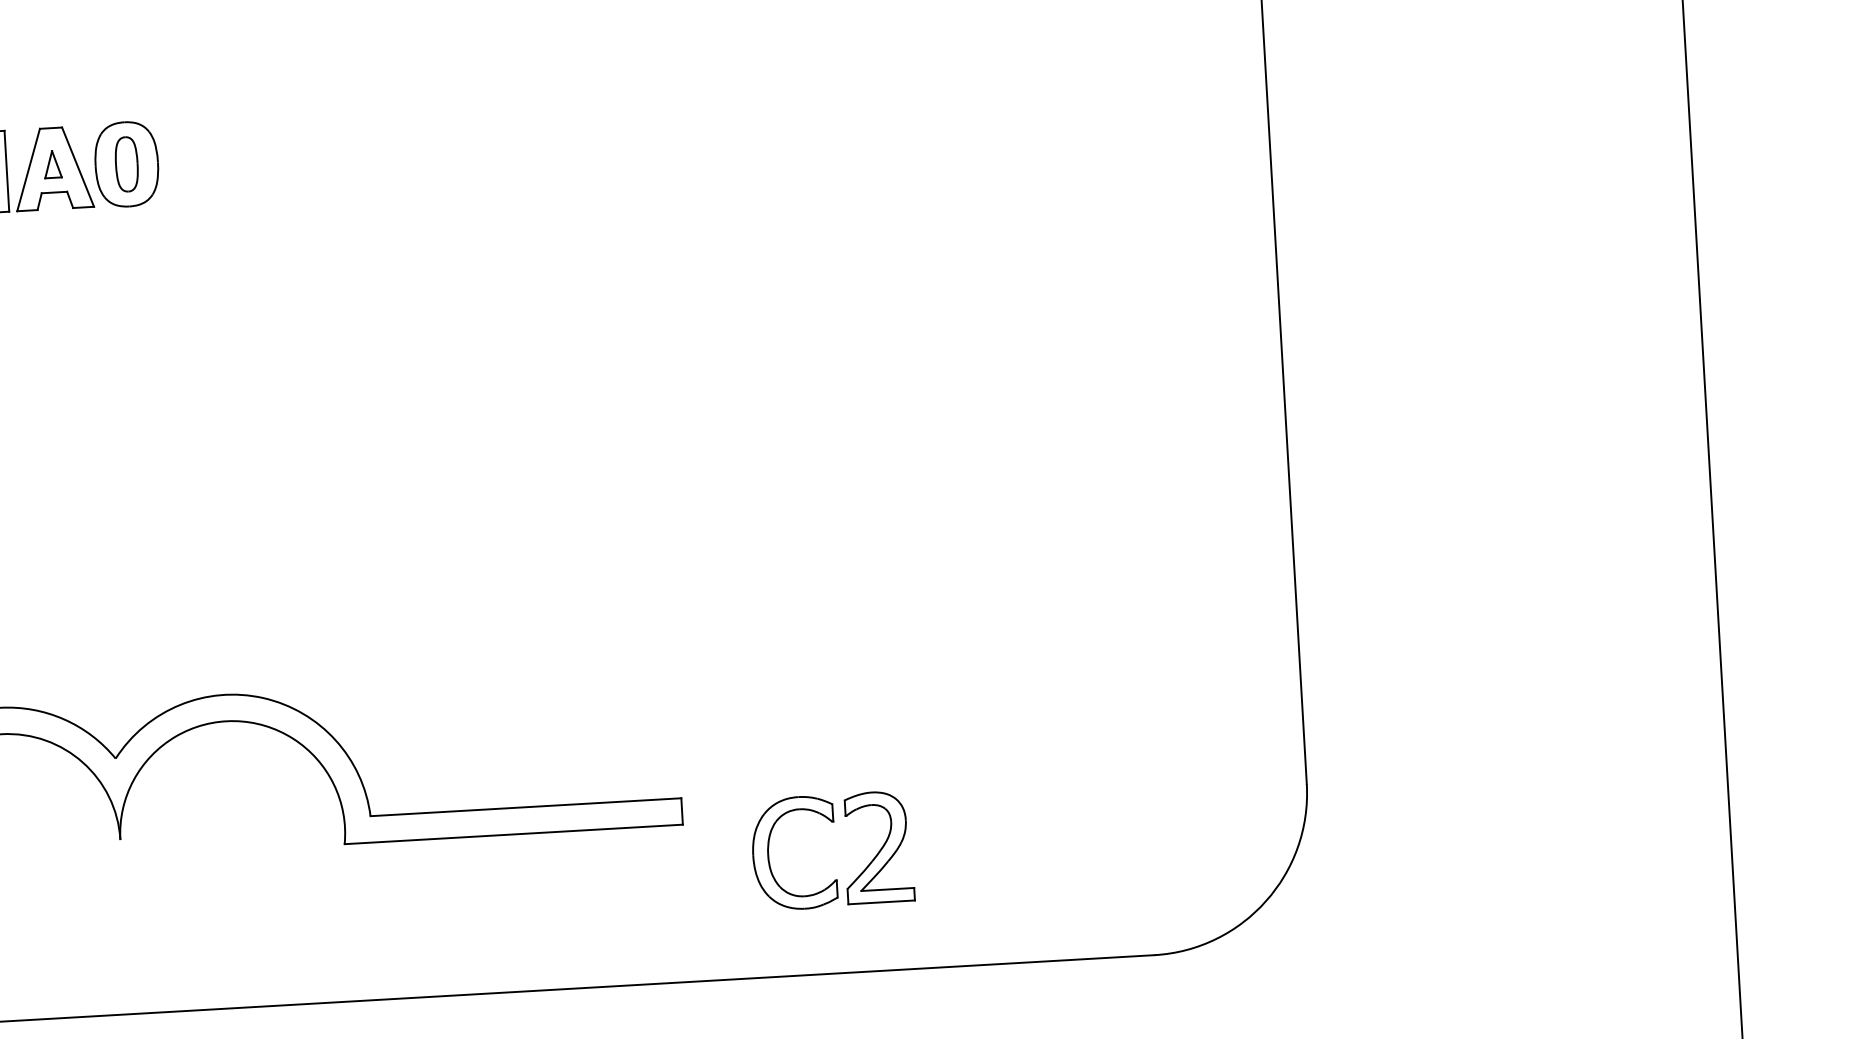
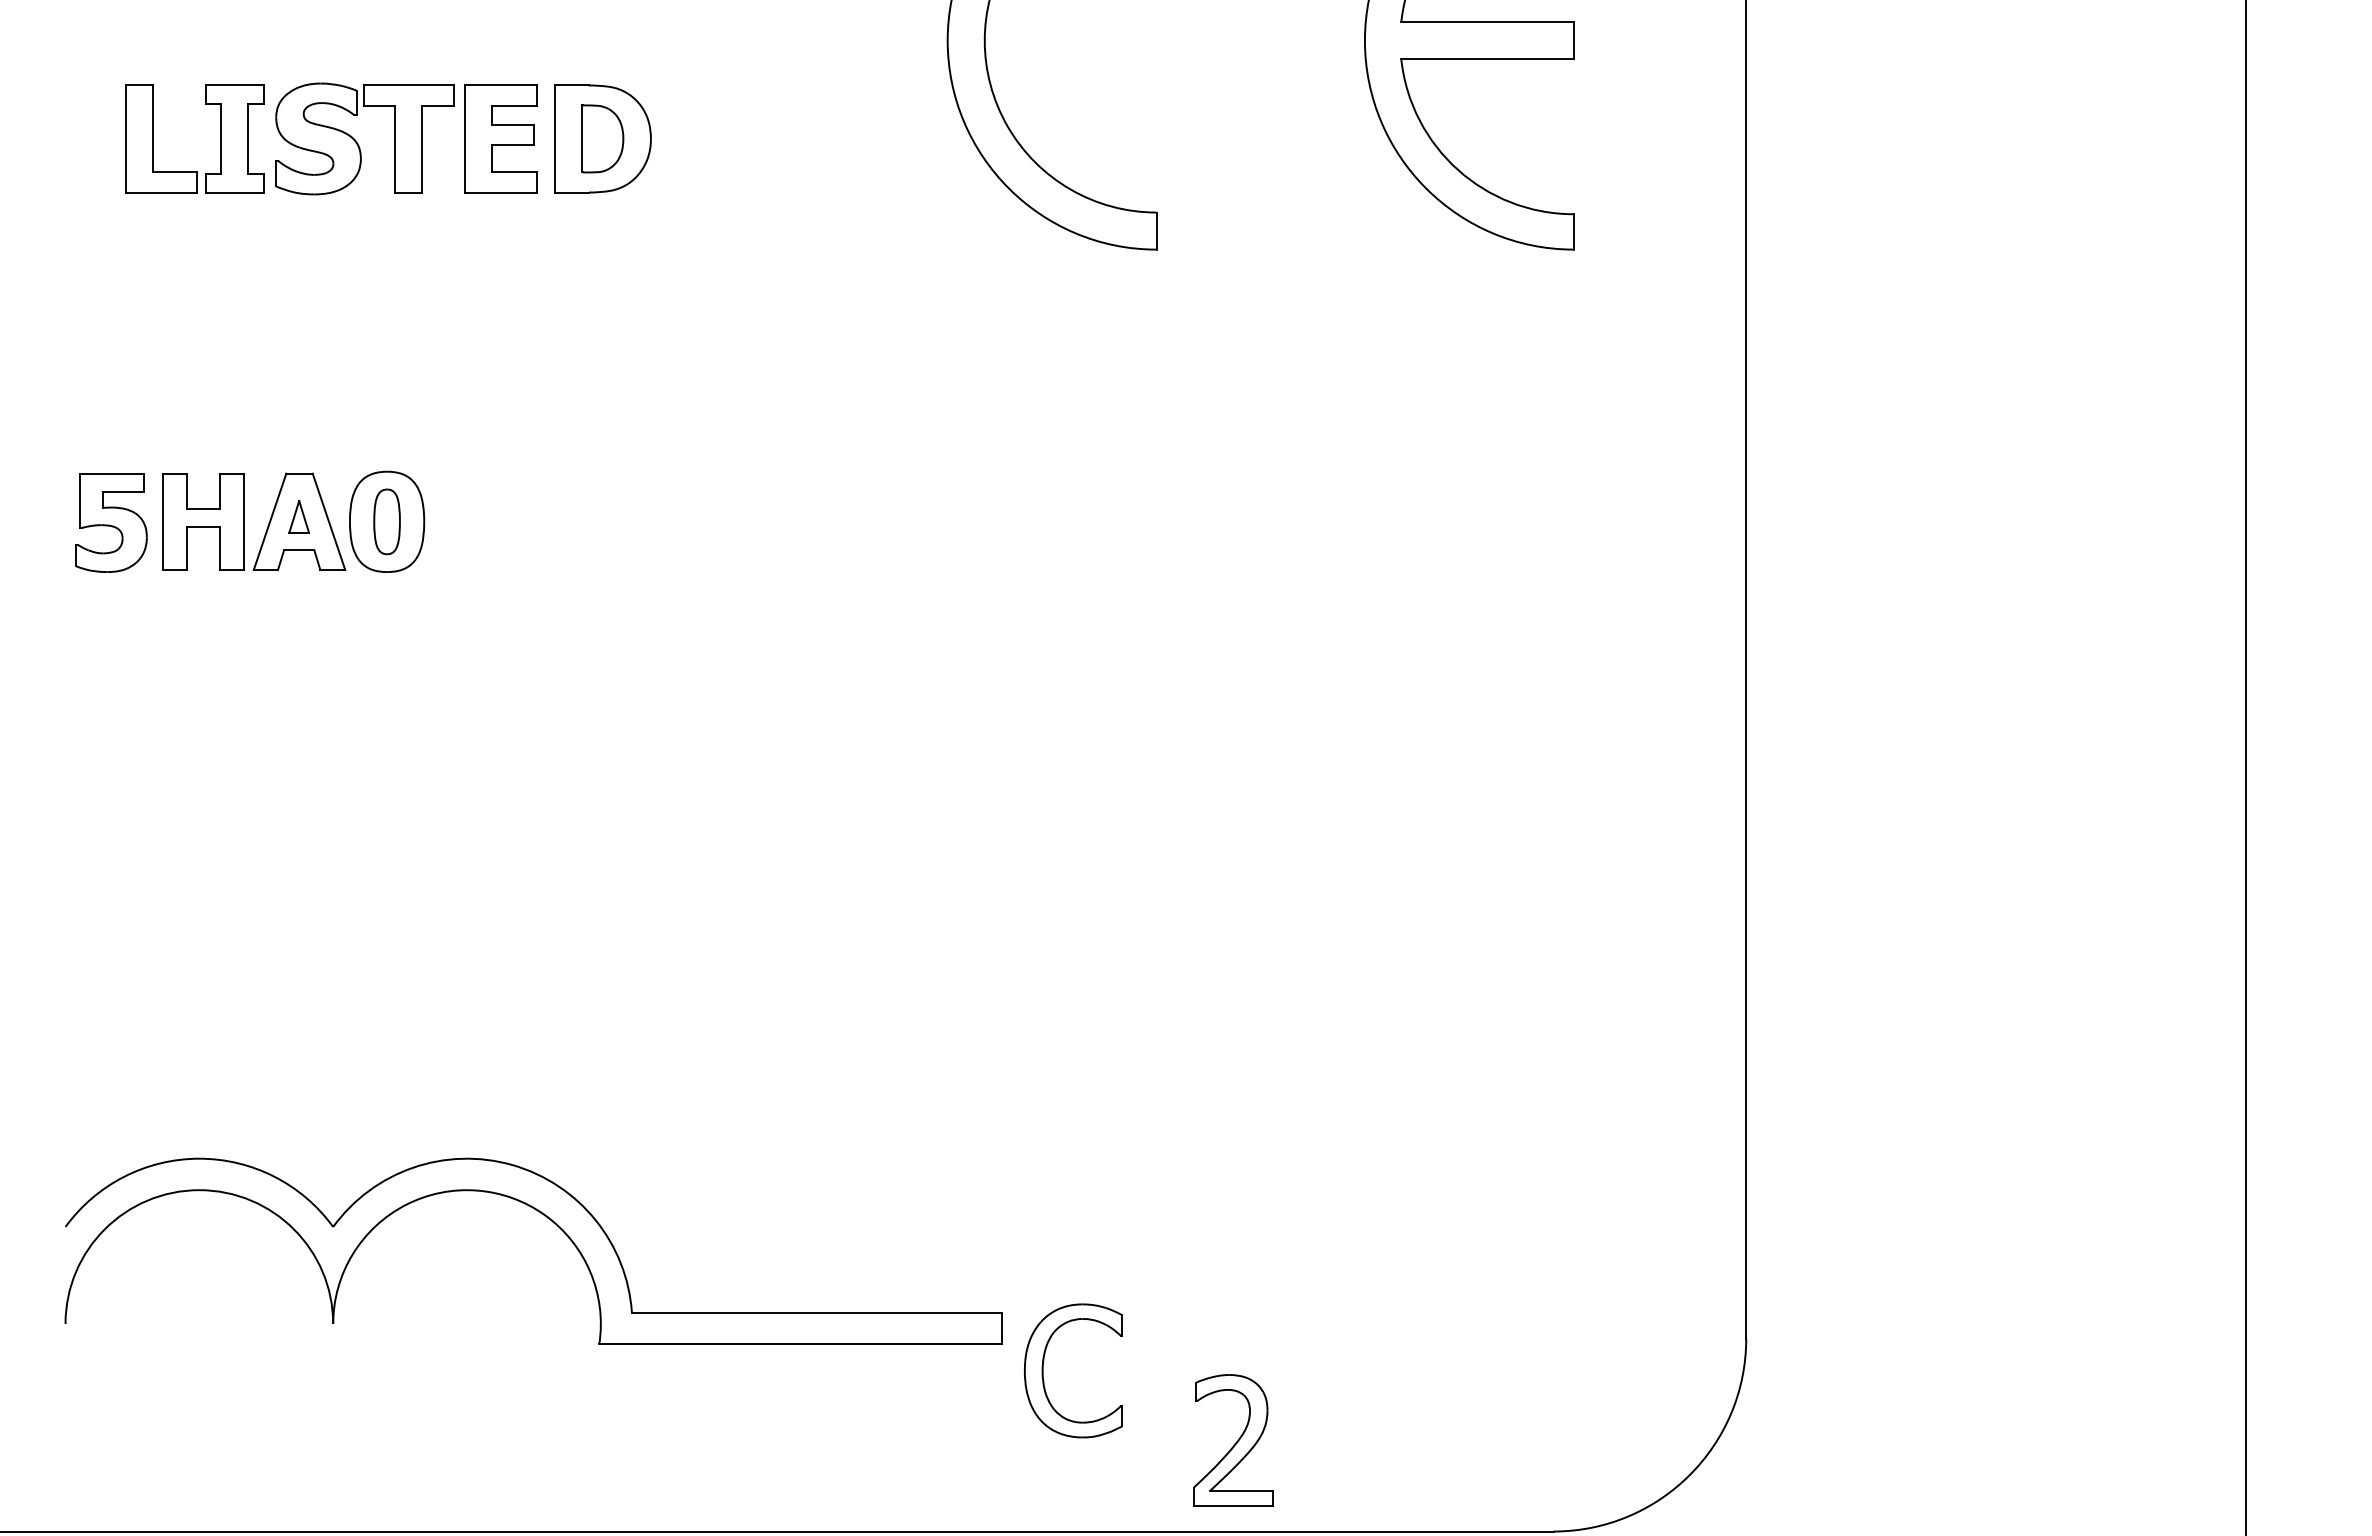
part: (878, 847) -> (1233, 1440), moved
part: (768, 854) -> (1043, 1370), moved

